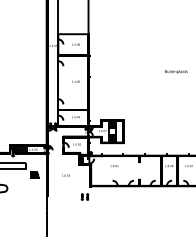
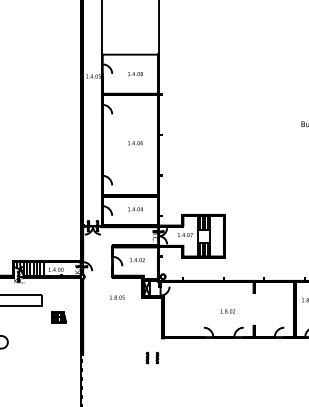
text: (114, 166) -> (227, 312), moved
text: (65, 175) -> (116, 297), moved

